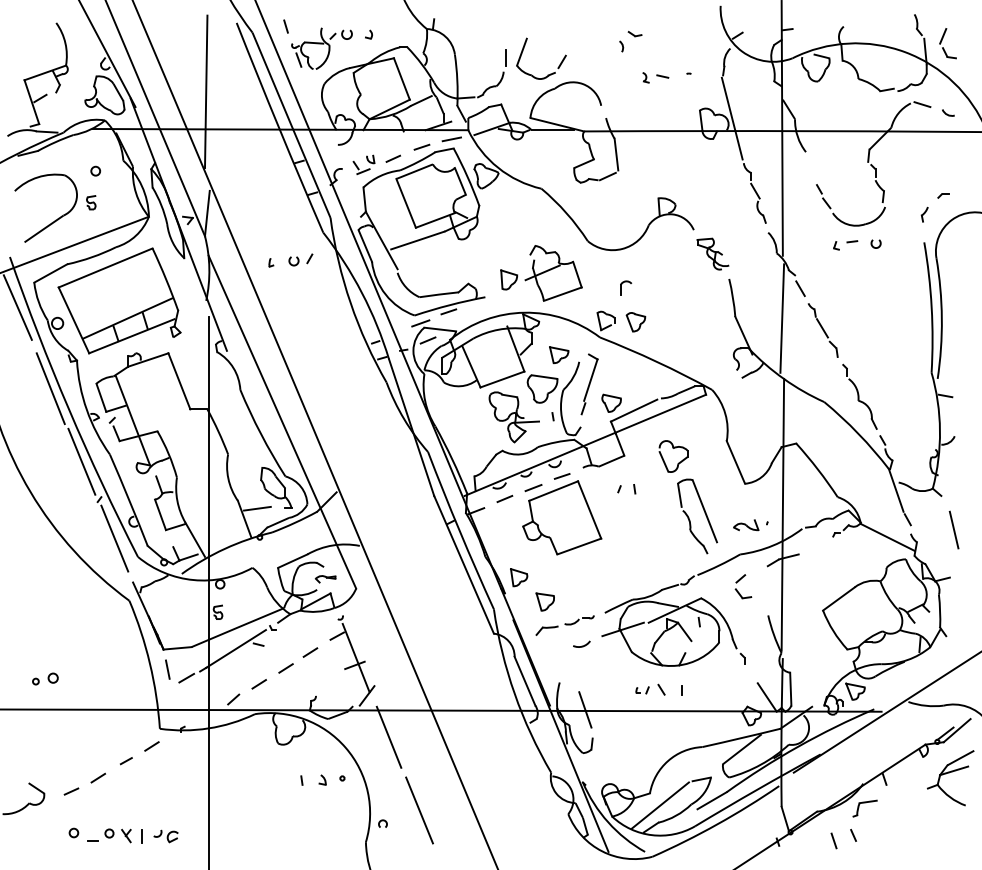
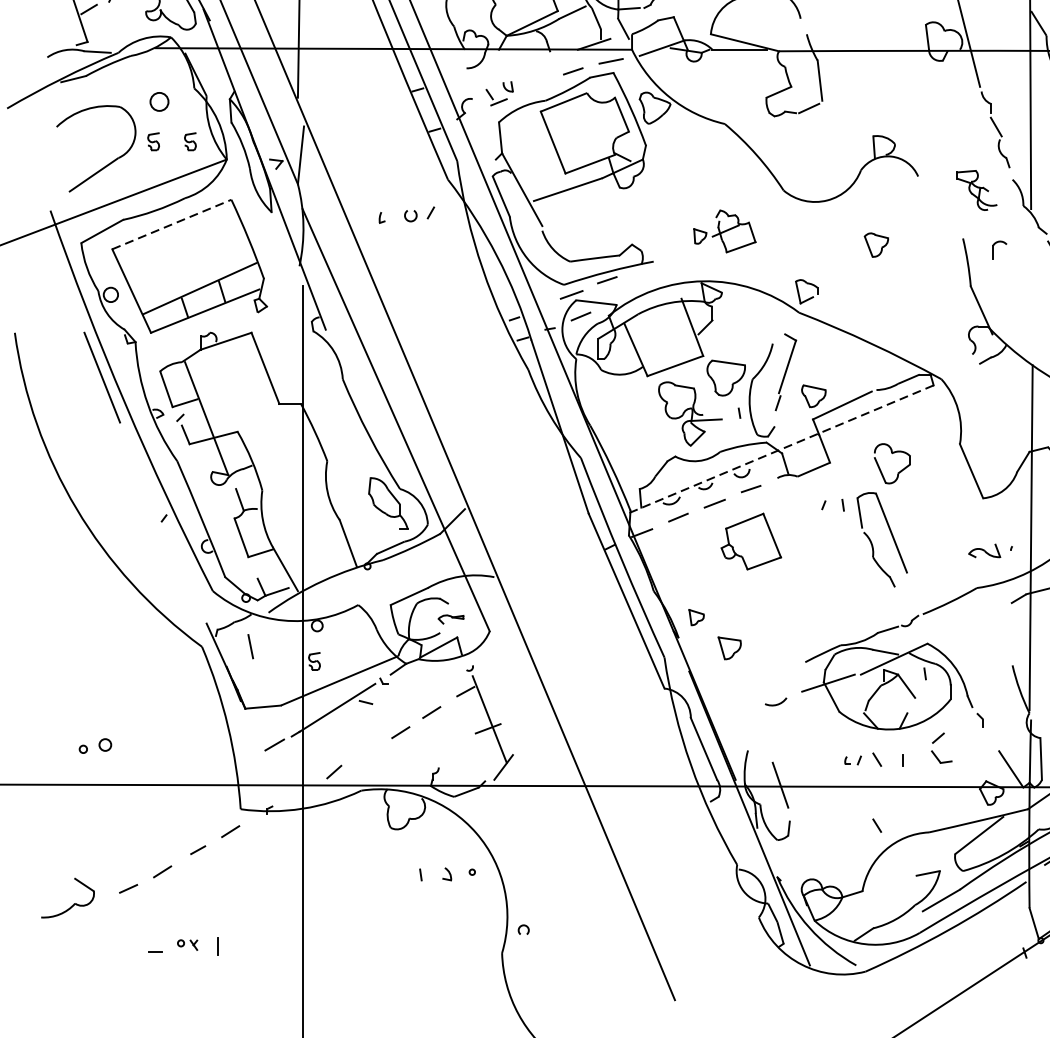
line: (392, 158) -> (535, 85), removed
circle: (95, 170) -> (159, 100), size x1.6
part: (120, 202) -> (190, 141), added
part: (712, 253) -> (976, 189), moved
line: (105, 267) -> (171, 223), solid -> dashed
part: (541, 273) -> (724, 231), size x0.6
part: (626, 287) -> (1000, 249), moved
line: (17, 307) -> (60, 274), removed
line: (782, 318) -> (1030, 288), removed
part: (635, 322) -> (875, 245), moved
part: (559, 354) -> (747, 334), removed
line: (585, 445) -> (780, 449), solid -> dashed
line: (81, 461) -> (141, 470), removed
line: (257, 508) -> (364, 529), removed
part: (704, 513) -> (891, 536), moved
part: (562, 517) -> (751, 541), size x0.6
line: (114, 538) -> (183, 567), removed
part: (519, 577) -> (696, 617), size x0.7
part: (739, 581) -> (936, 741), moved
part: (564, 625) -> (754, 678), removed
line: (167, 669) -> (250, 646), moved
line: (258, 684) -> (365, 753), removed
line: (388, 736) -> (530, 818), removed
line: (661, 741) -> (877, 825), added
line: (659, 805) -> (874, 906), removed
line: (419, 810) -> (570, 912), removed
circle: (73, 832) -> (131, 940), removed
part: (117, 835) -> (186, 944), size x0.6
part: (165, 836) -> (247, 945), removed

